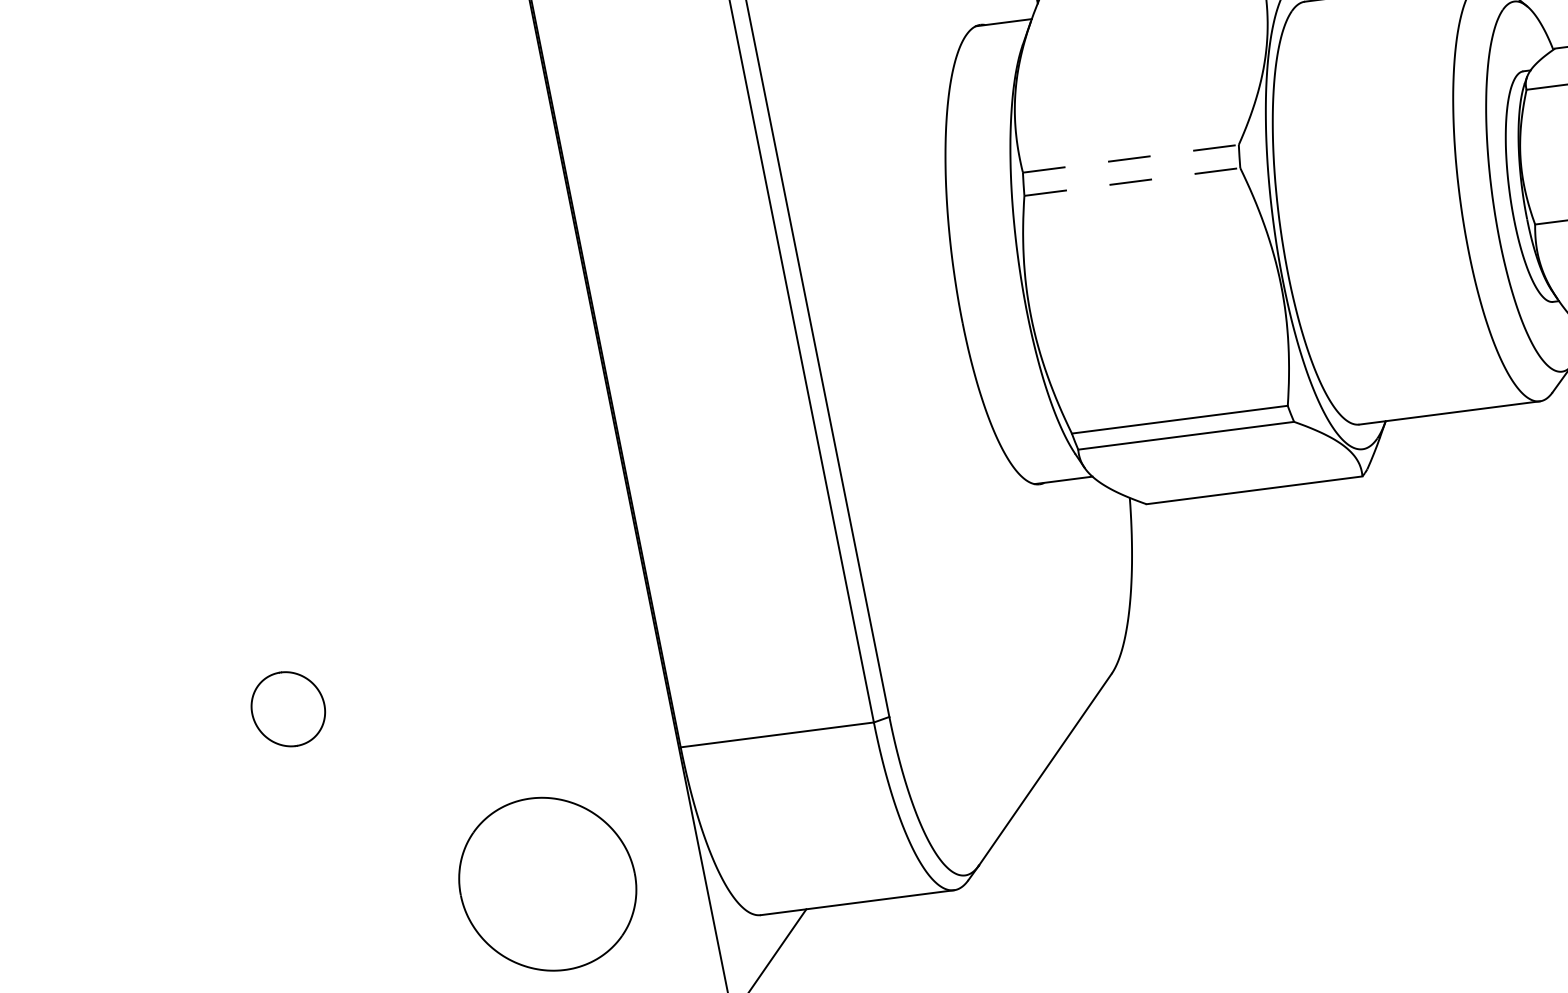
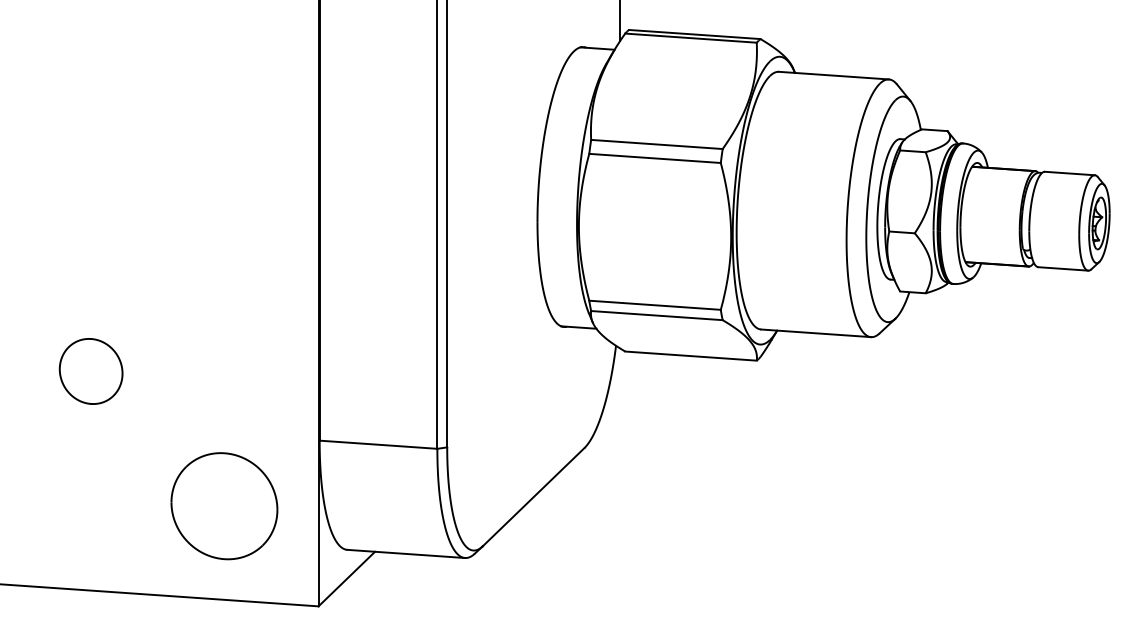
line: (1130, 158) -> (656, 144), dashed -> solid
line: (1133, 181) -> (655, 158), dashed -> solid
part: (287, 709) -> (90, 371), size x1.43

